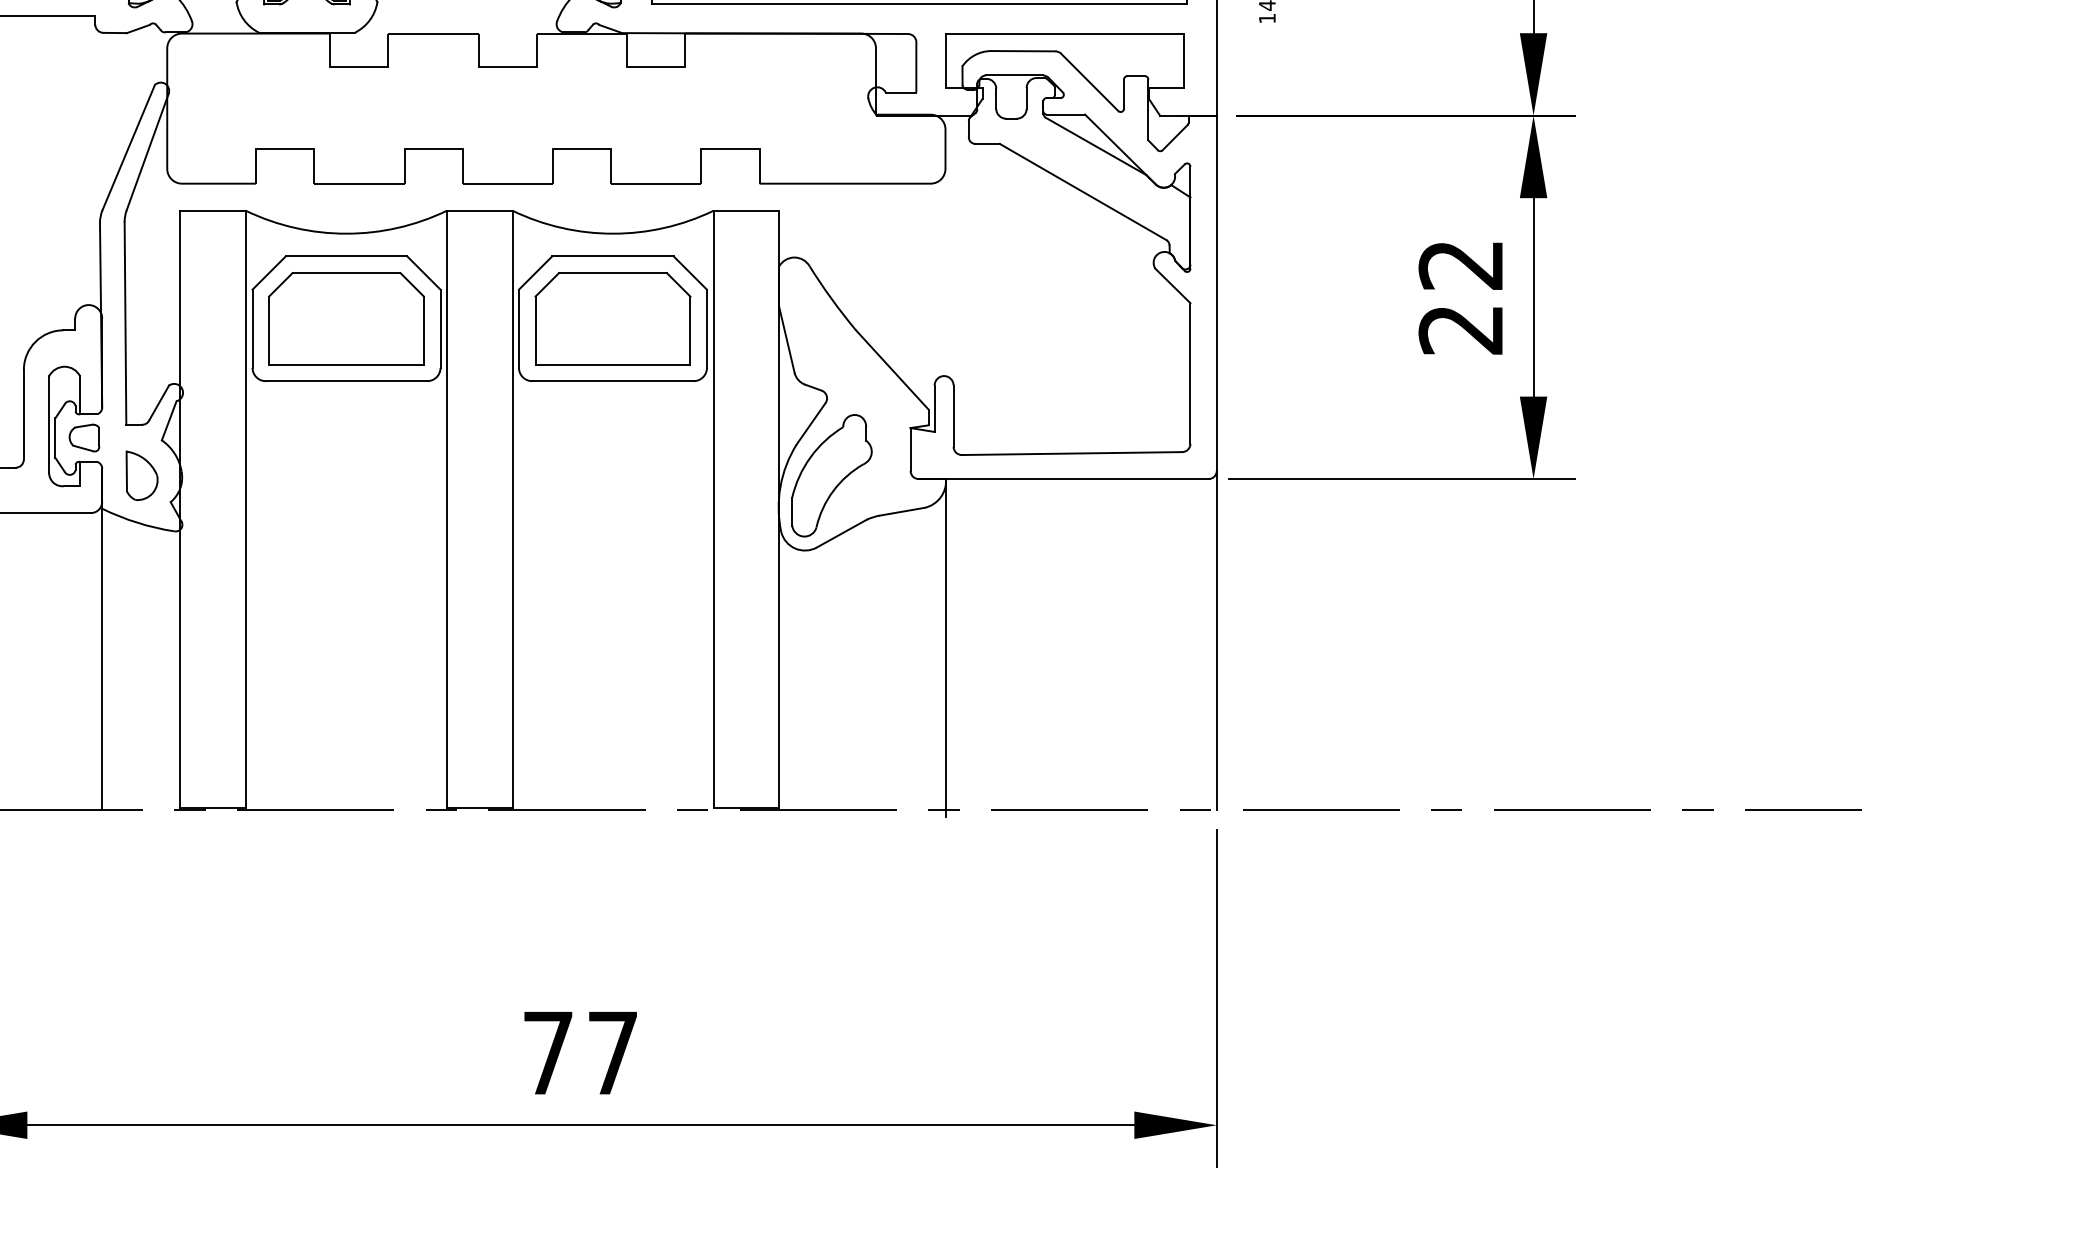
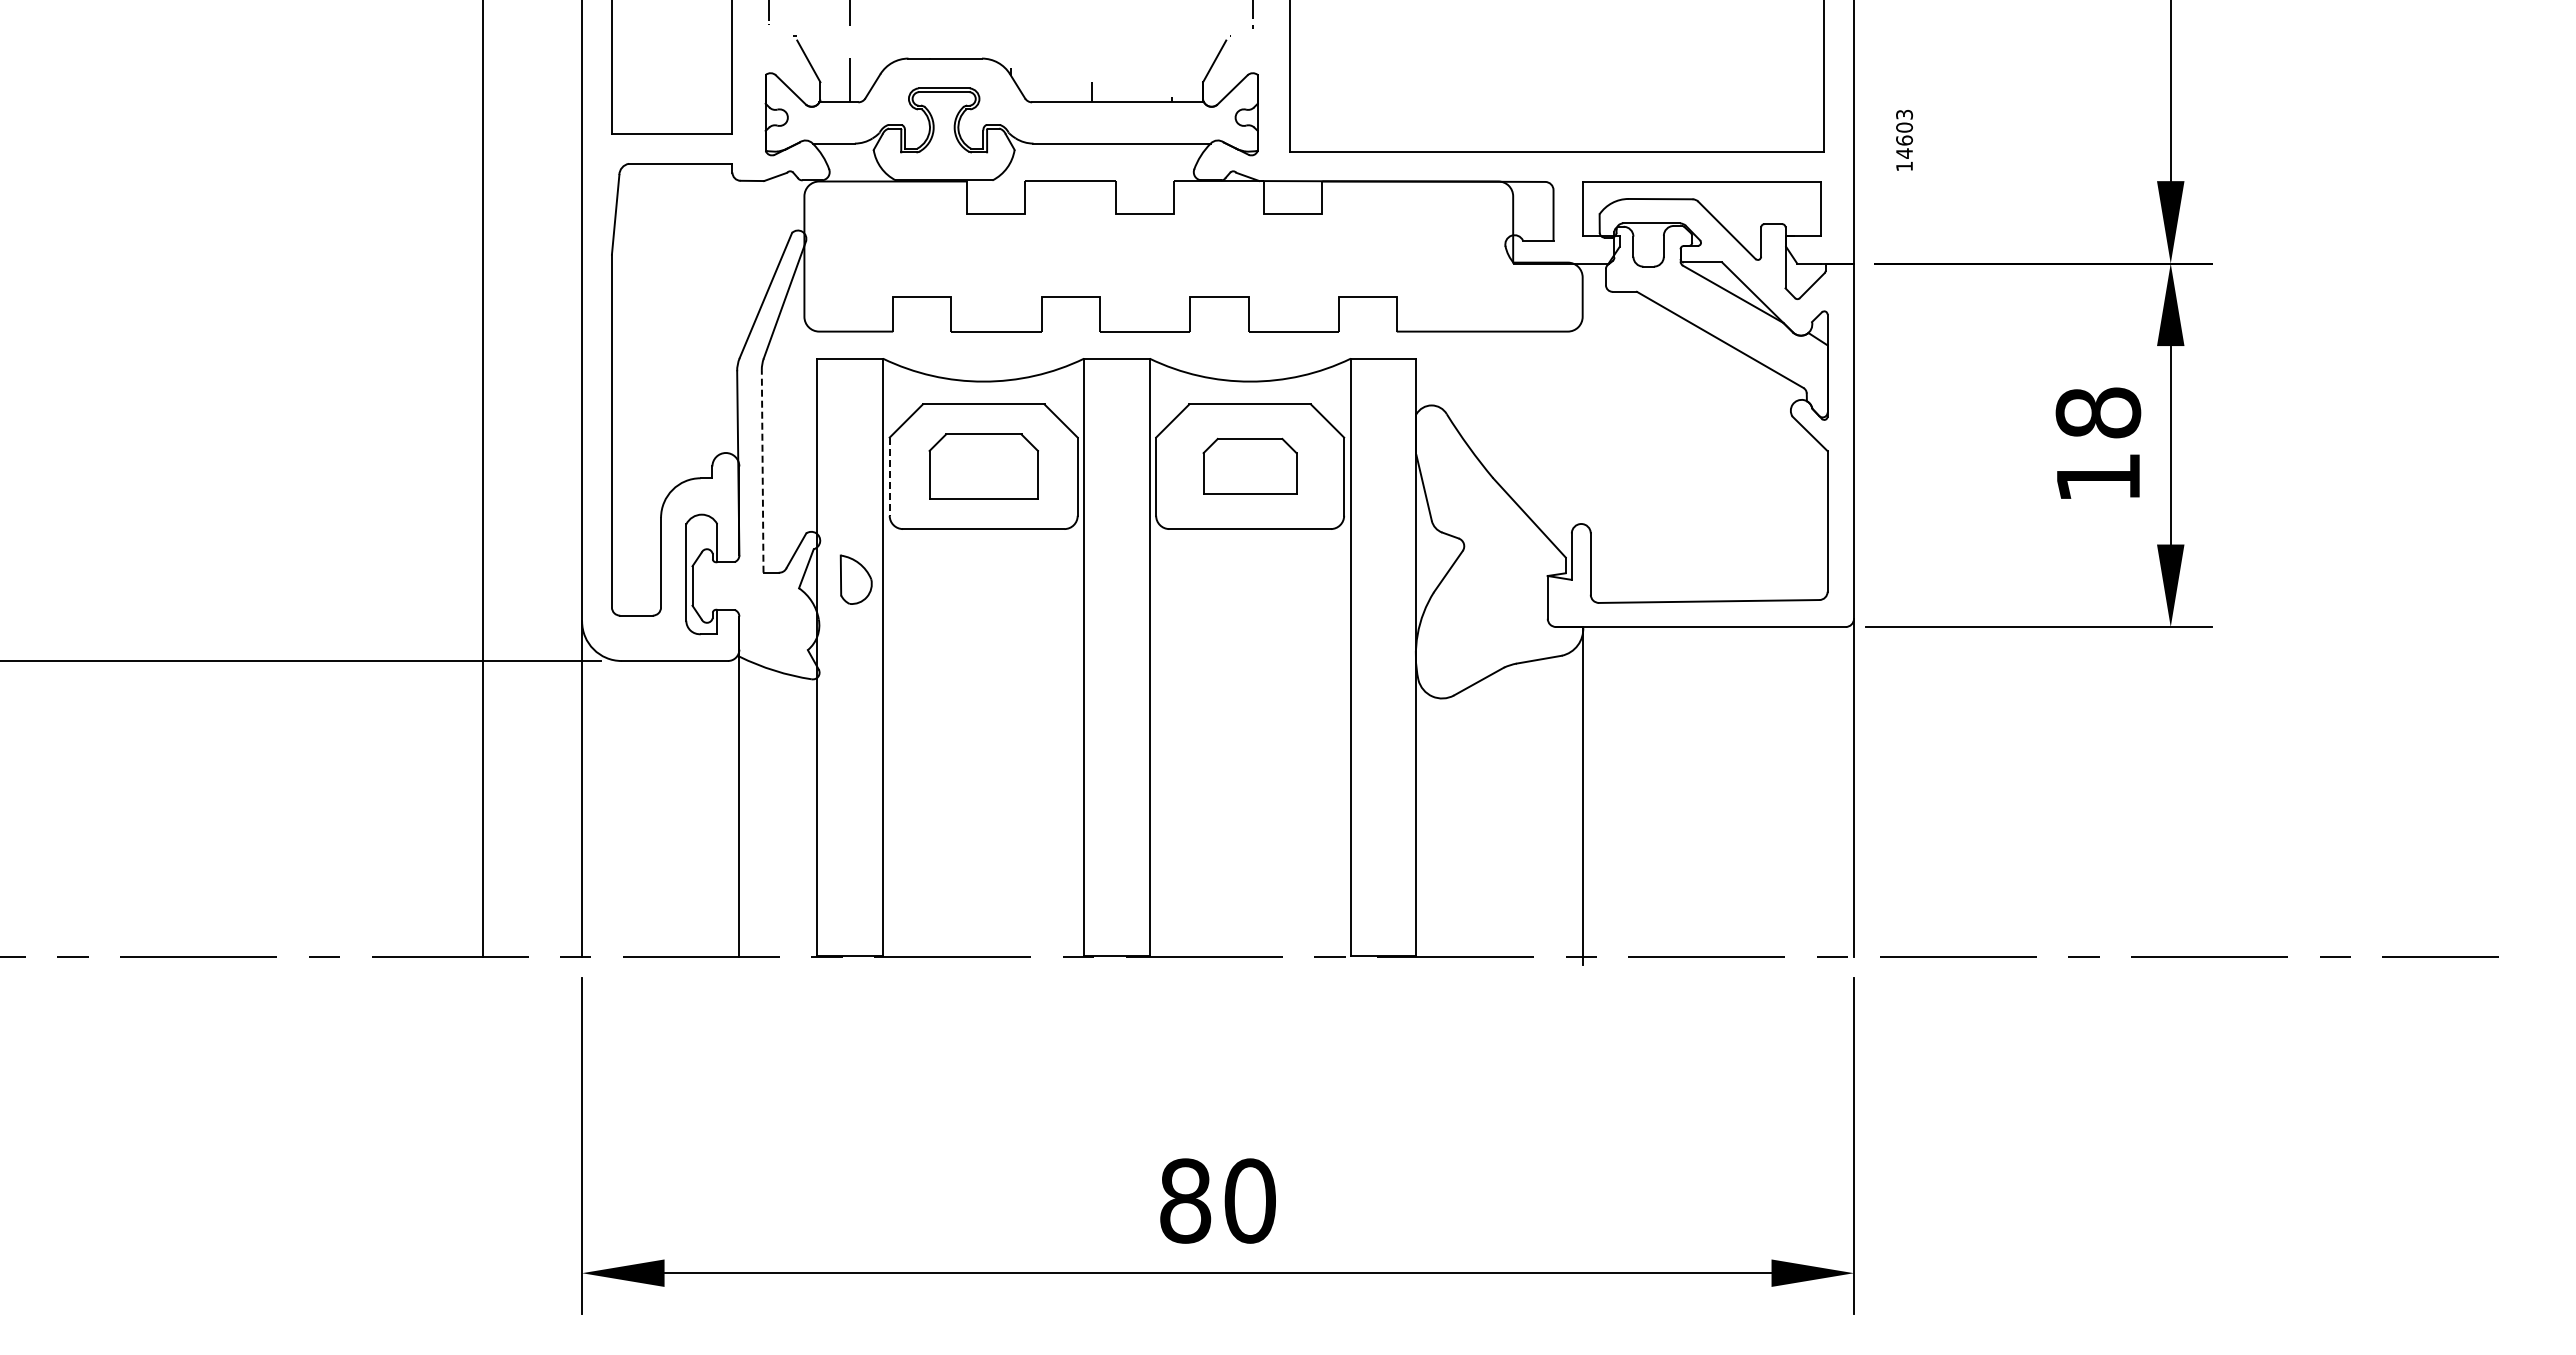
text: (1461, 296) -> (2098, 444), 22 -> 18
part: (346, 317) -> (983, 465), size x0.7
part: (612, 317) -> (1249, 465), size x0.6
line: (125, 322) -> (762, 470), solid -> dashed
line: (252, 329) -> (889, 477), solid -> dashed
part: (84, 437) -> (721, 585), removed
part: (141, 475) -> (855, 579), moved
part: (831, 475) -> (1468, 623), removed
text: (580, 1052) -> (1217, 1200), 77 -> 80

